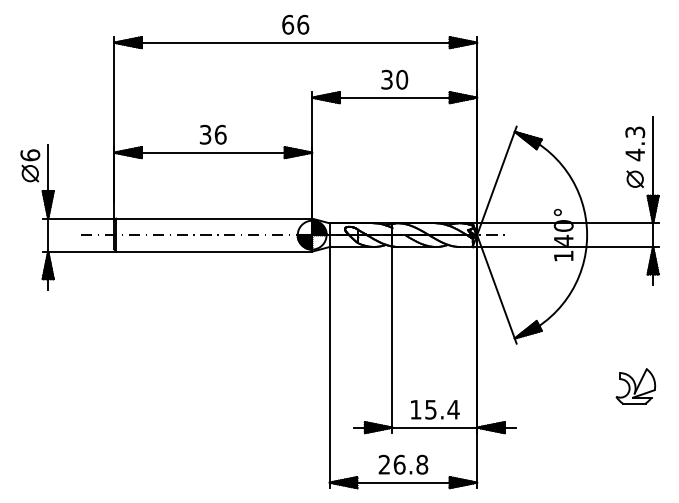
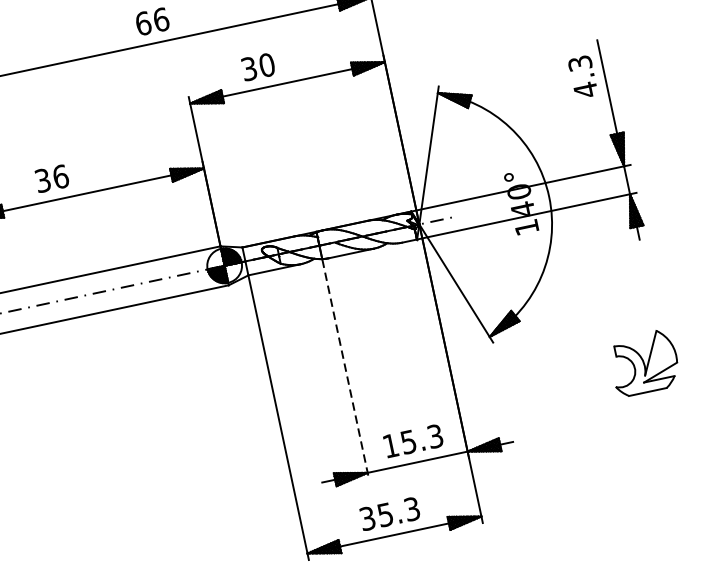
text: (394, 79) -> (257, 66), moved
text: (213, 134) -> (52, 178), moved
part: (634, 178) -> (590, 118), removed
line: (392, 340) -> (345, 370), solid -> dashed
part: (635, 386) -> (644, 363), size x1.4
text: (453, 409) -> (435, 436), 15.4 -> 15.3
text: (403, 464) -> (389, 513), 26.8 -> 35.3

